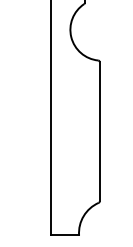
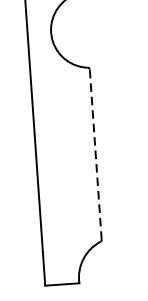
line: (99, 131) -> (95, 154), solid -> dashed

